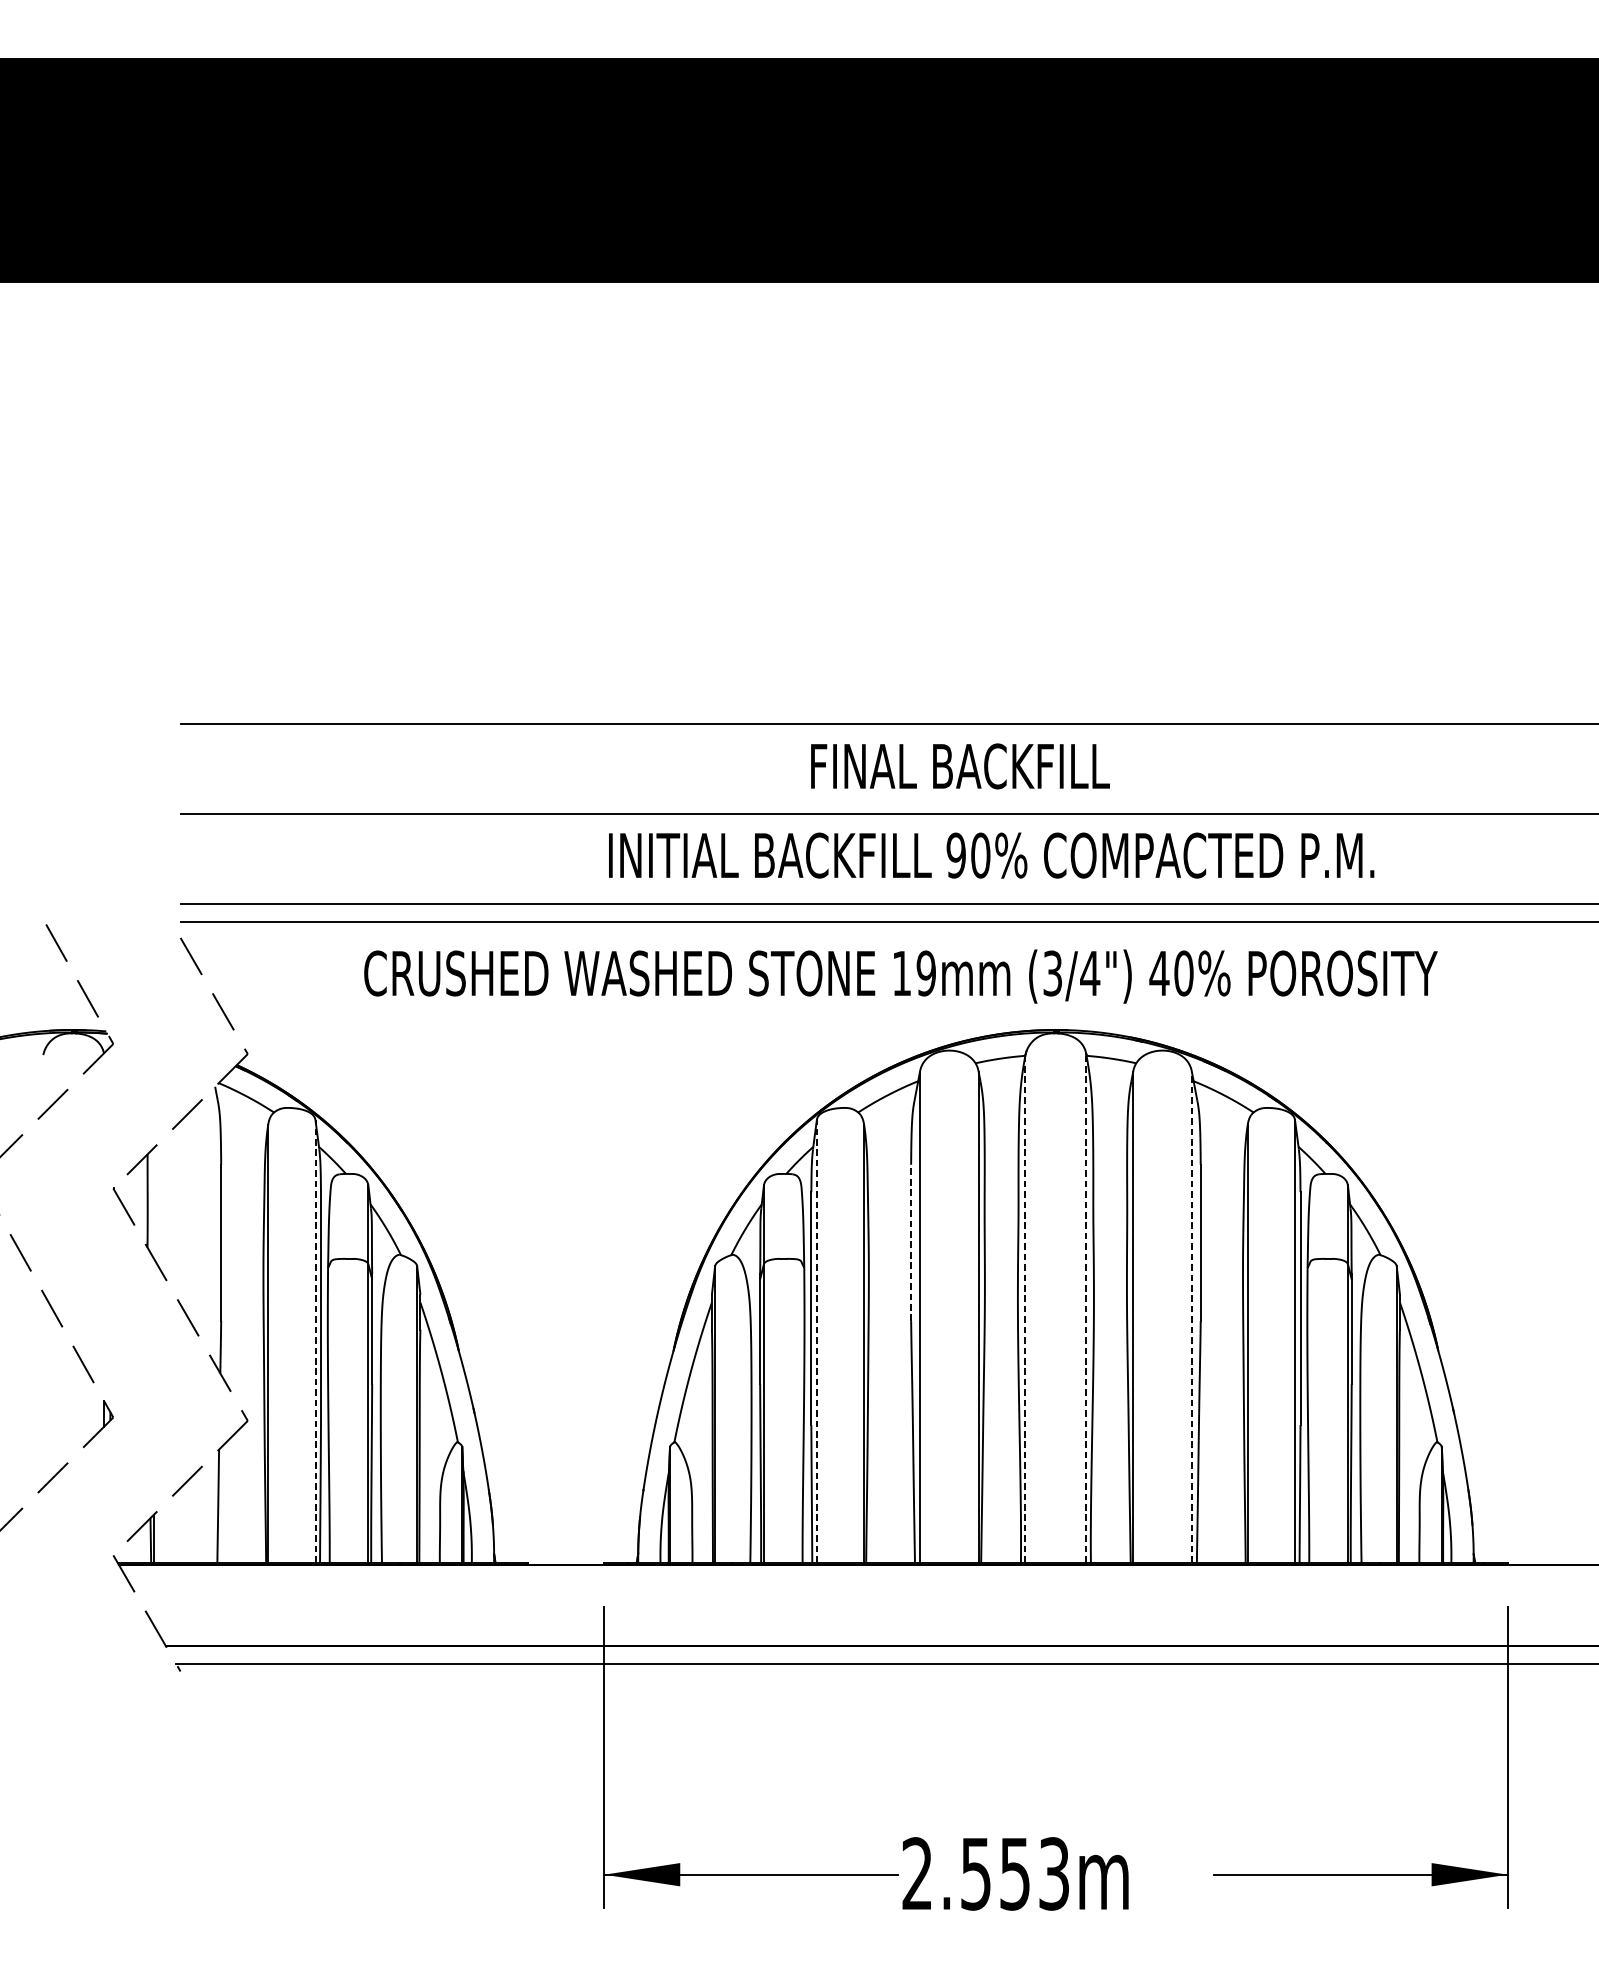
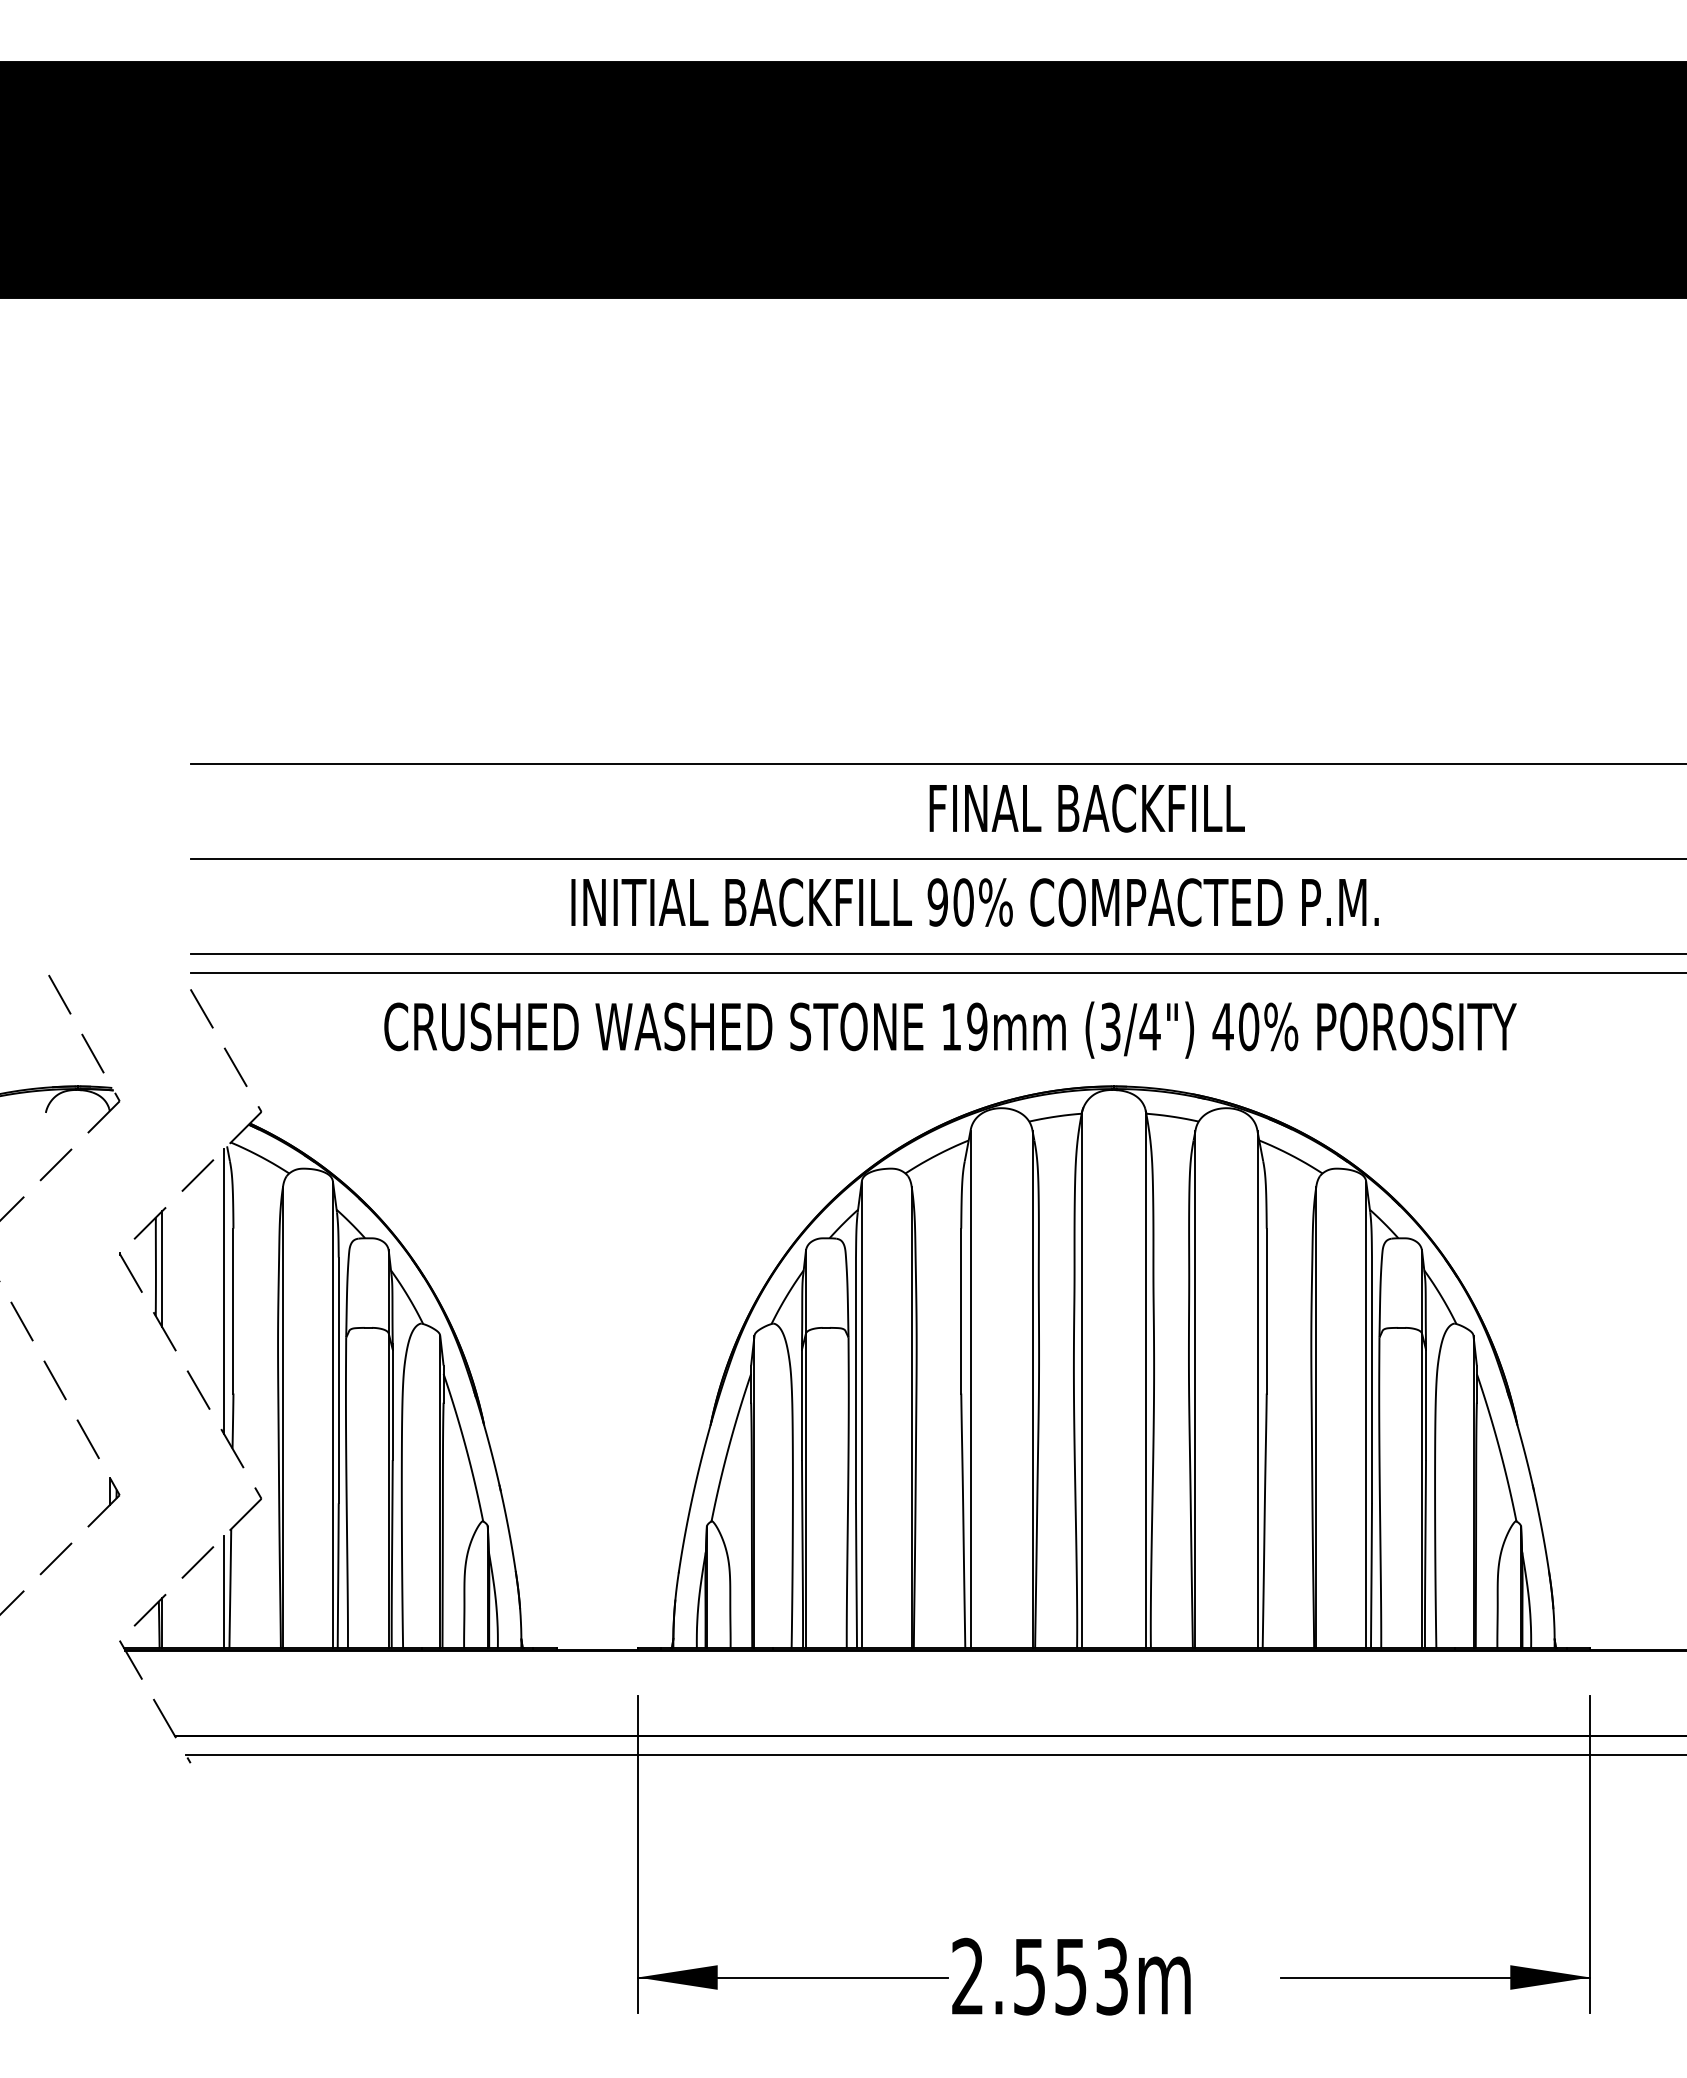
text: (959, 766) -> (1086, 808), moved
text: (990, 855) -> (974, 902), moved
line: (153, 1203) -> (162, 1269), added
line: (212, 1224) -> (224, 1291), added
line: (911, 1242) -> (961, 1310), dashed -> solid
line: (1025, 1308) -> (1081, 1380), dashed -> solid
line: (1086, 1308) -> (1146, 1380), dashed -> solid
line: (1191, 1317) -> (1257, 1389), dashed -> solid
line: (315, 1340) -> (332, 1414), dashed -> solid
line: (816, 1340) -> (861, 1414), dashed -> solid
line: (212, 1509) -> (224, 1592), added

